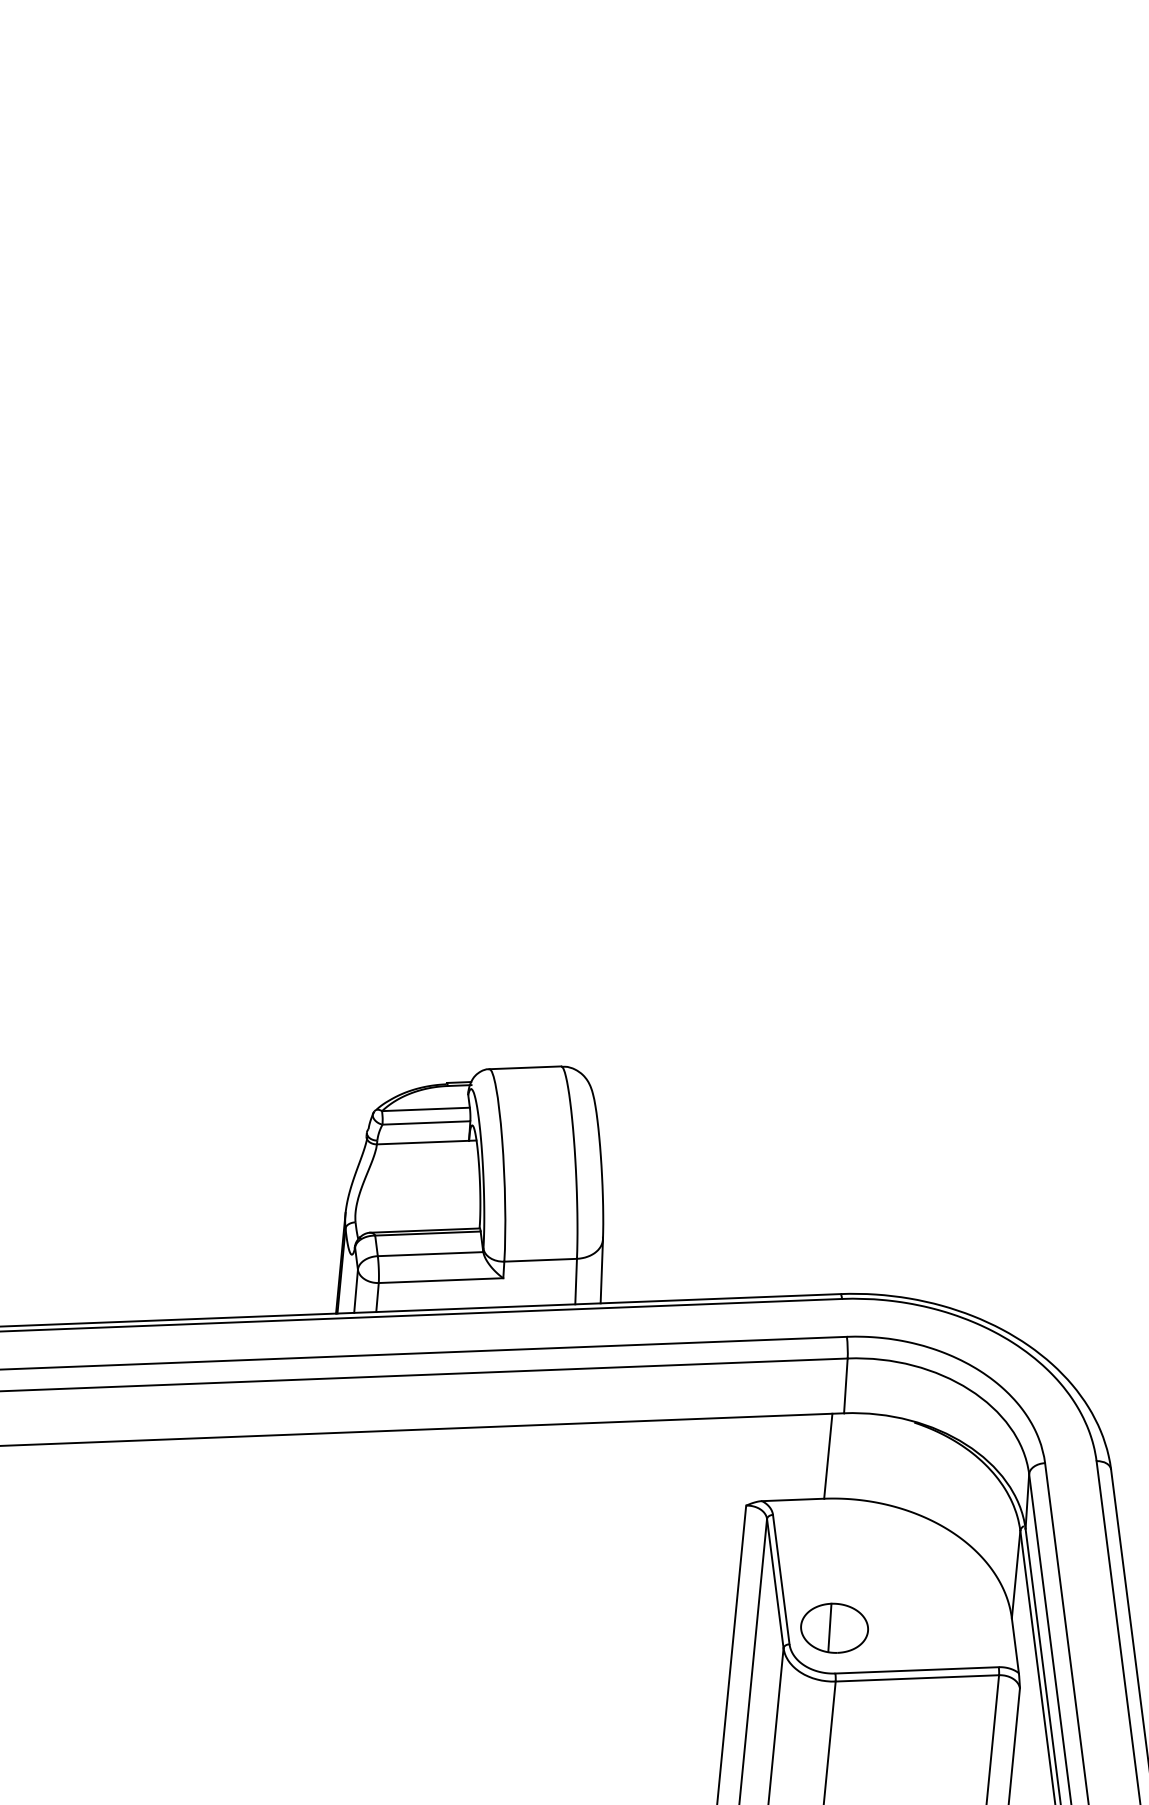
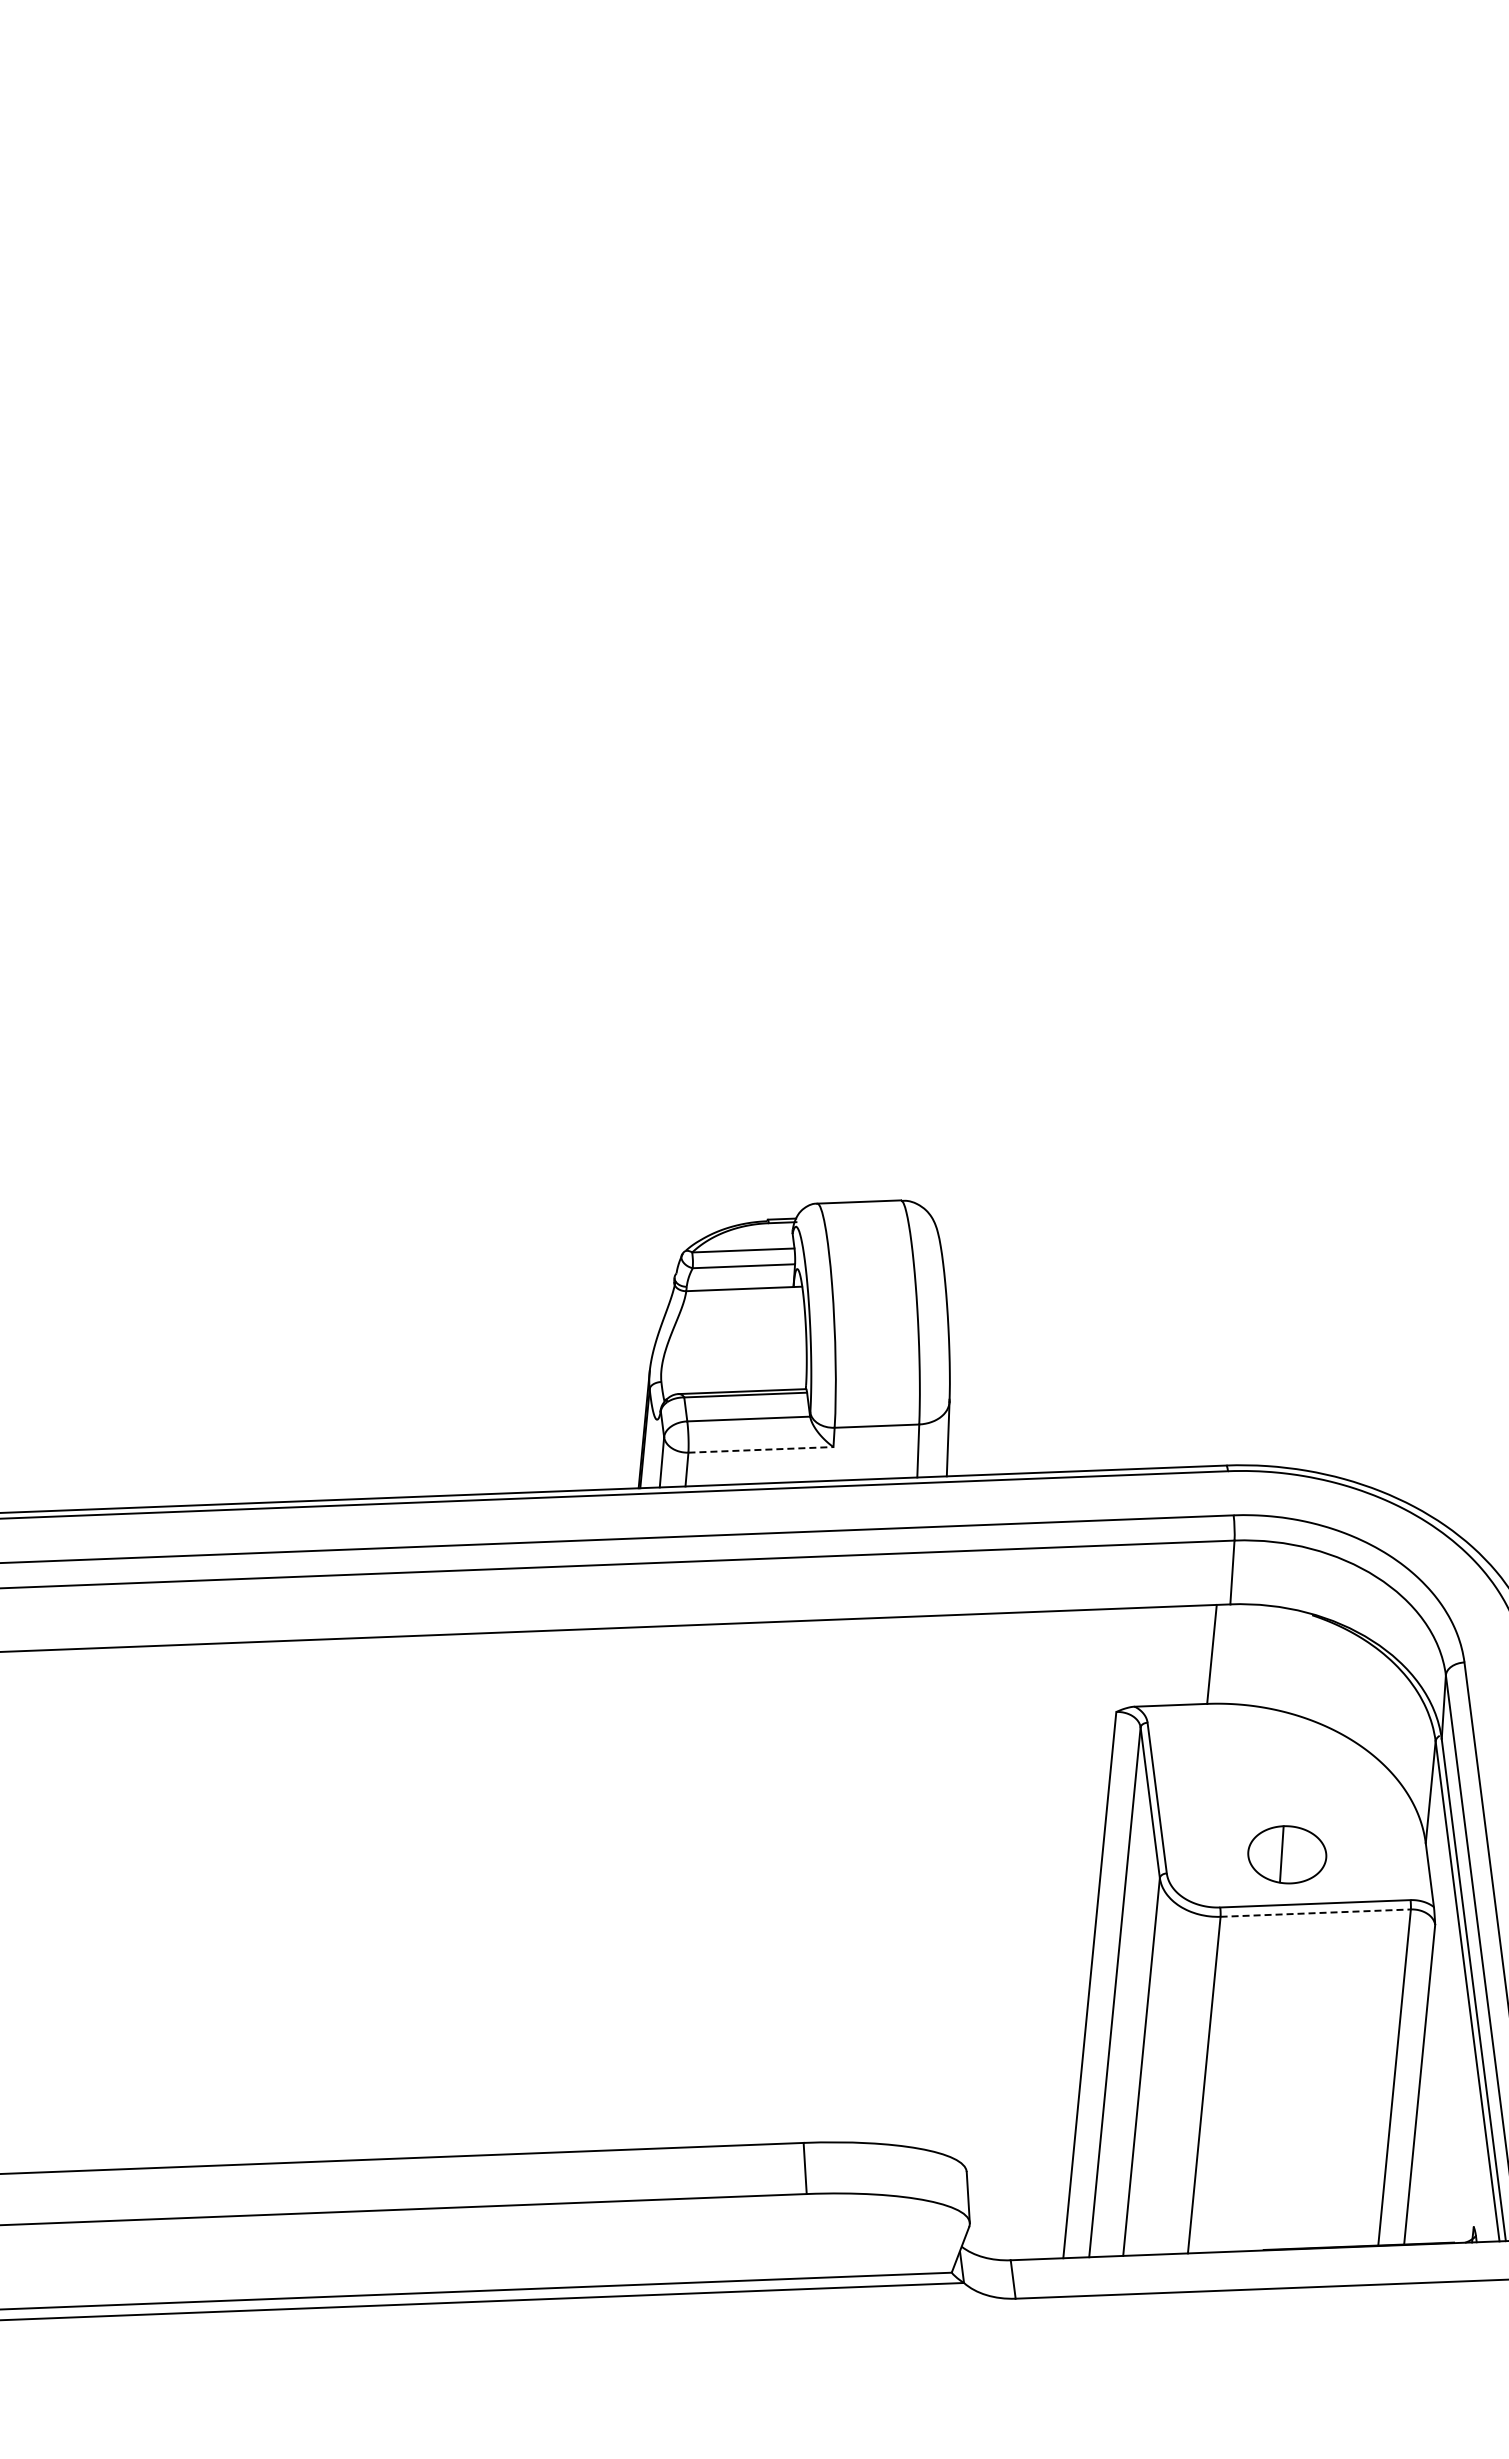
line: (440, 1280) -> (760, 1449), solid -> dashed
part: (834, 1628) -> (1287, 1854), moved
line: (918, 1678) -> (1316, 1913), solid -> dashed

